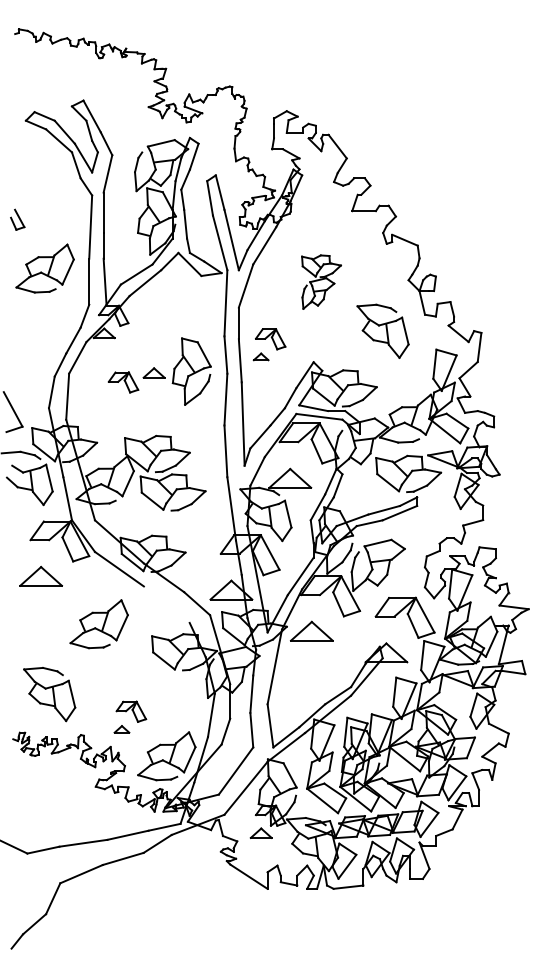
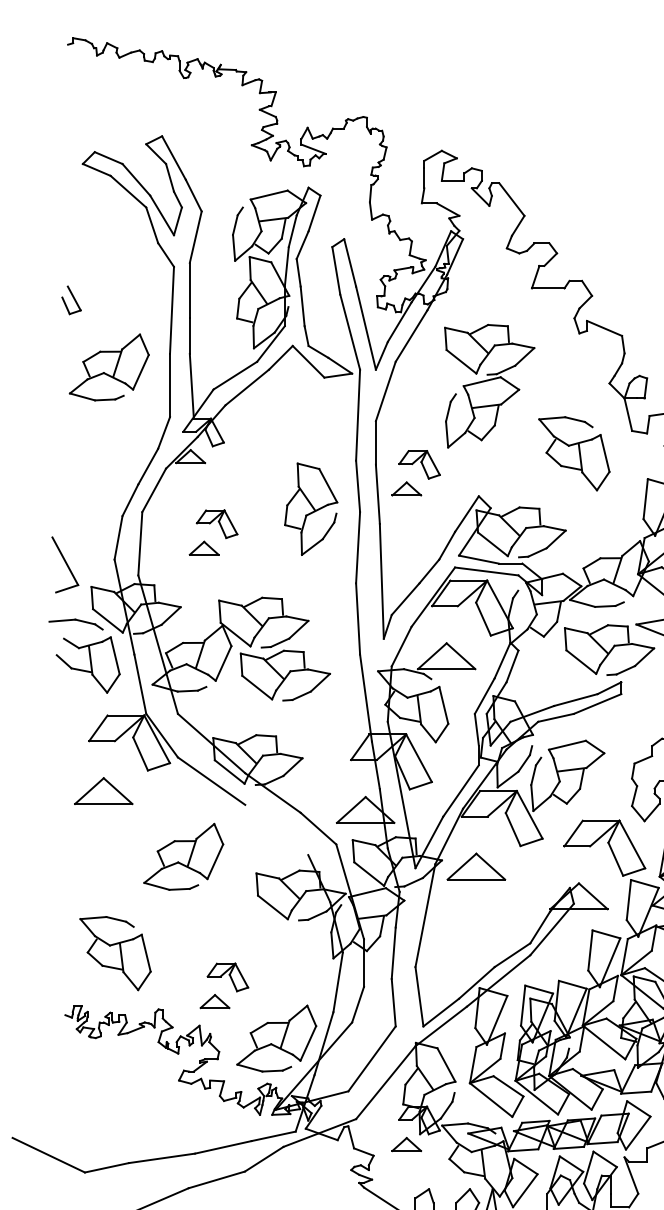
part: (321, 281) -> (489, 385), size x1.67
part: (260, 356) -> (405, 488), size x1.43
part: (153, 372) -> (203, 547), moved
part: (121, 729) -> (214, 1001), size x1.43

